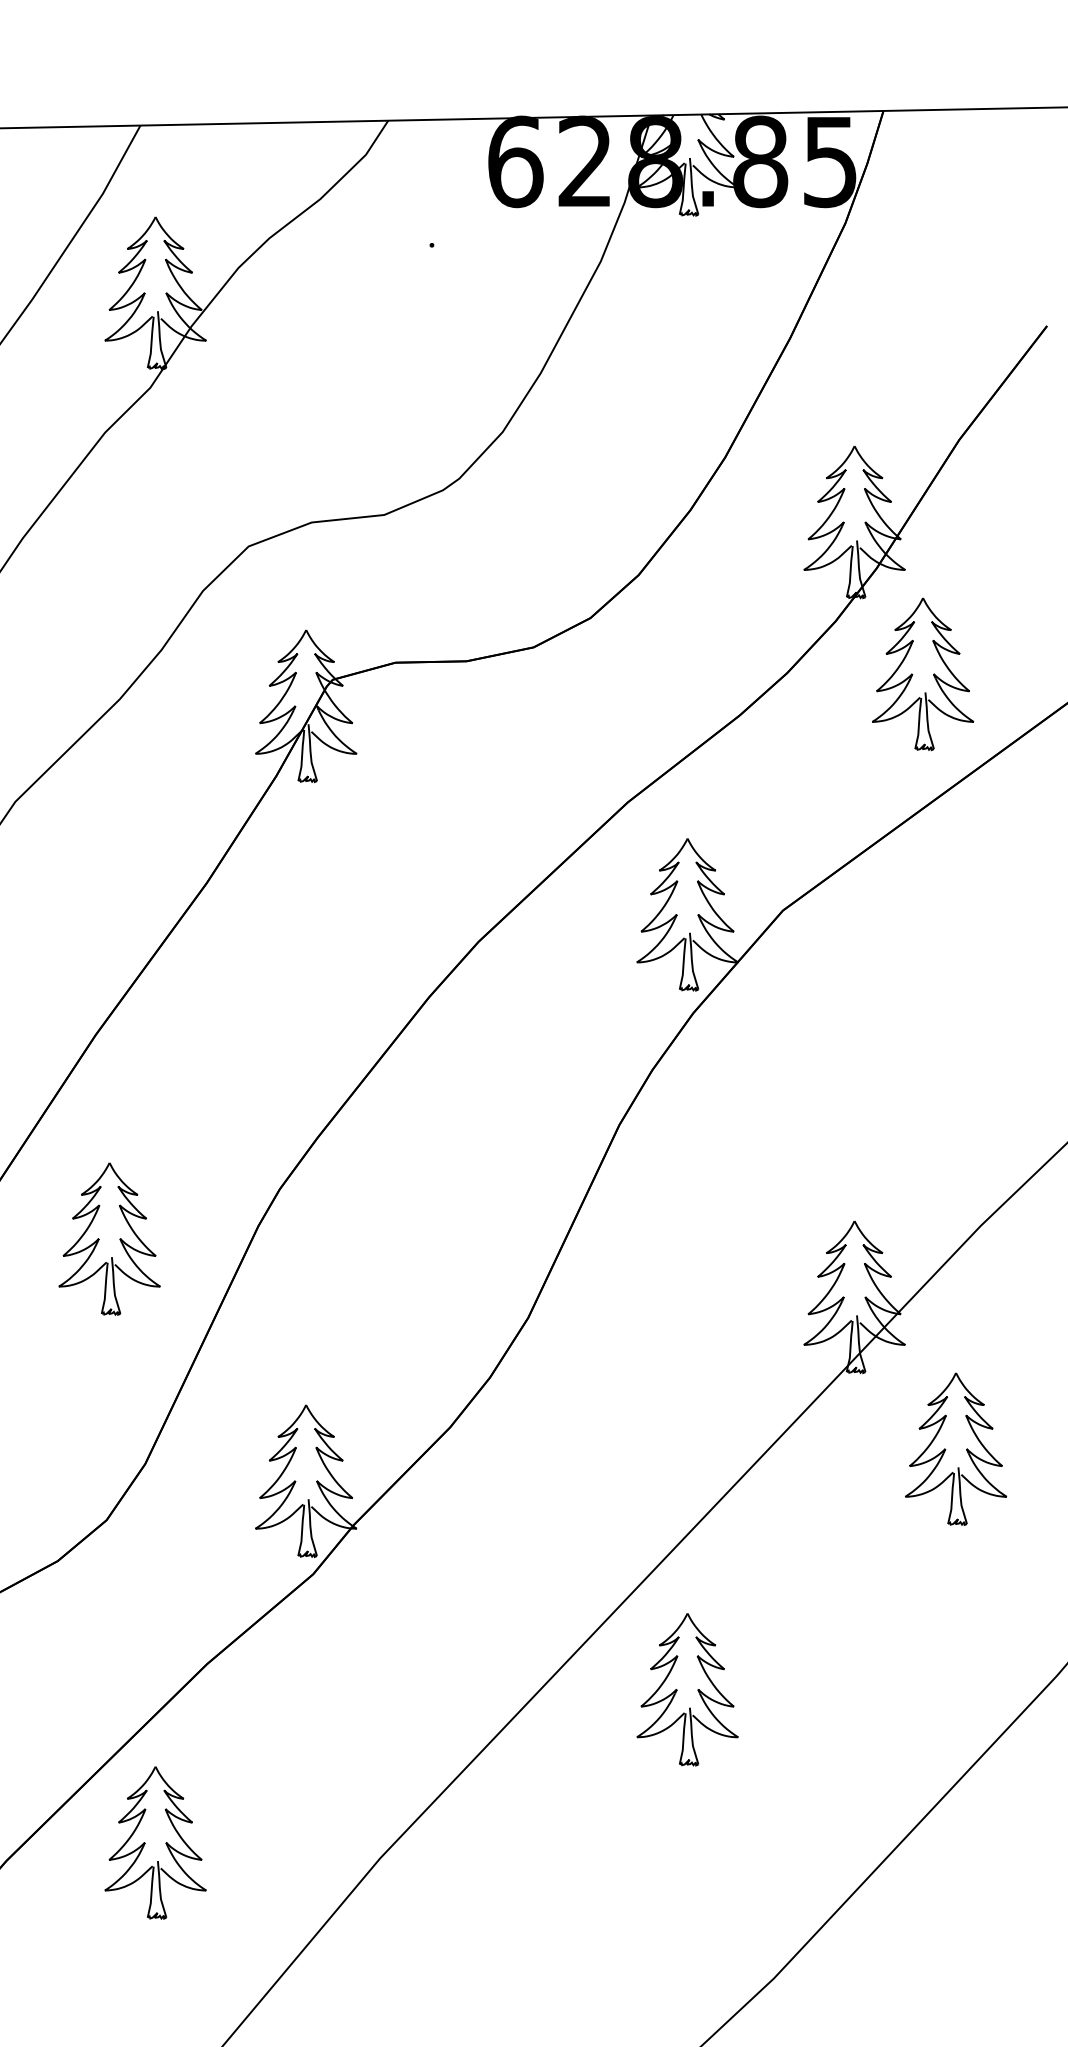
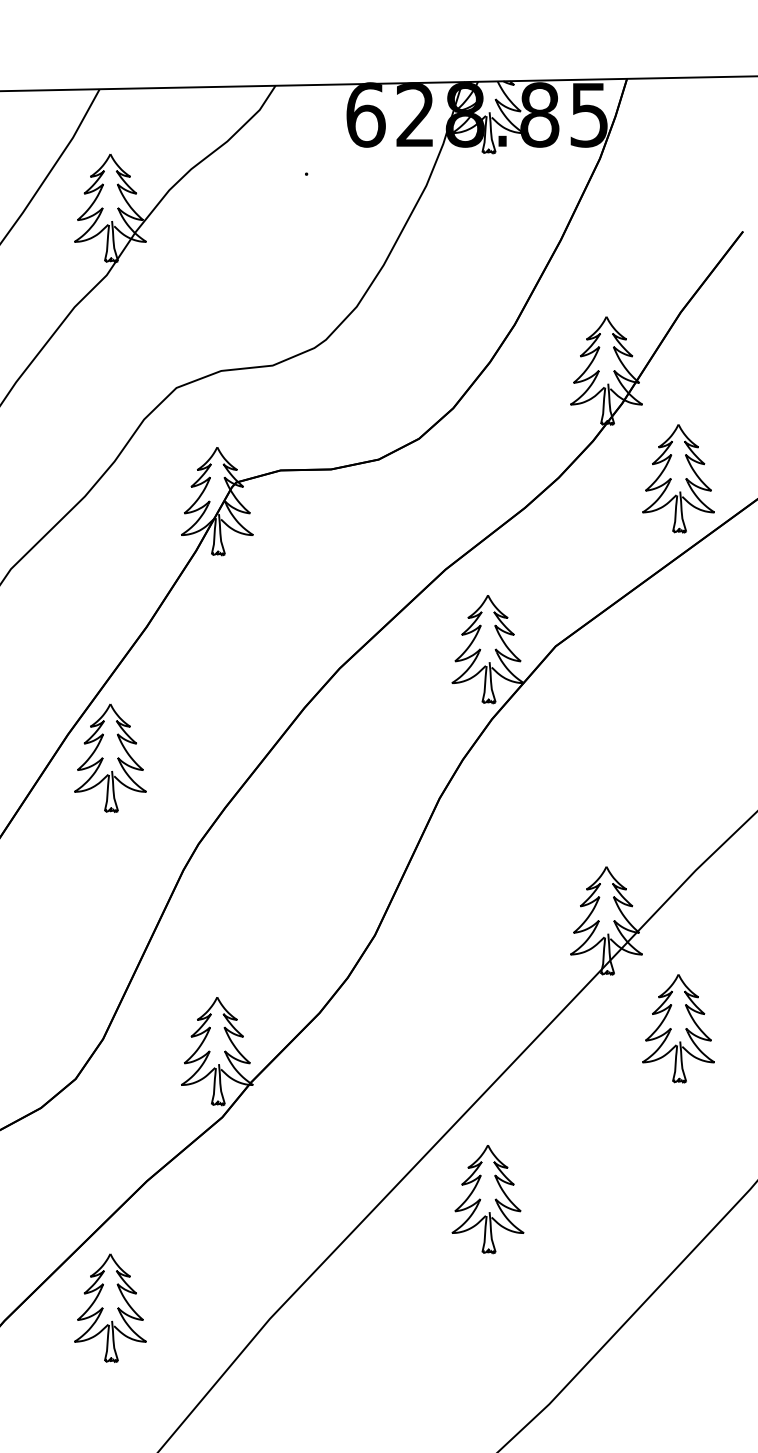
part: (923, 674) -> (678, 478), moved
part: (109, 1238) -> (110, 757), moved

